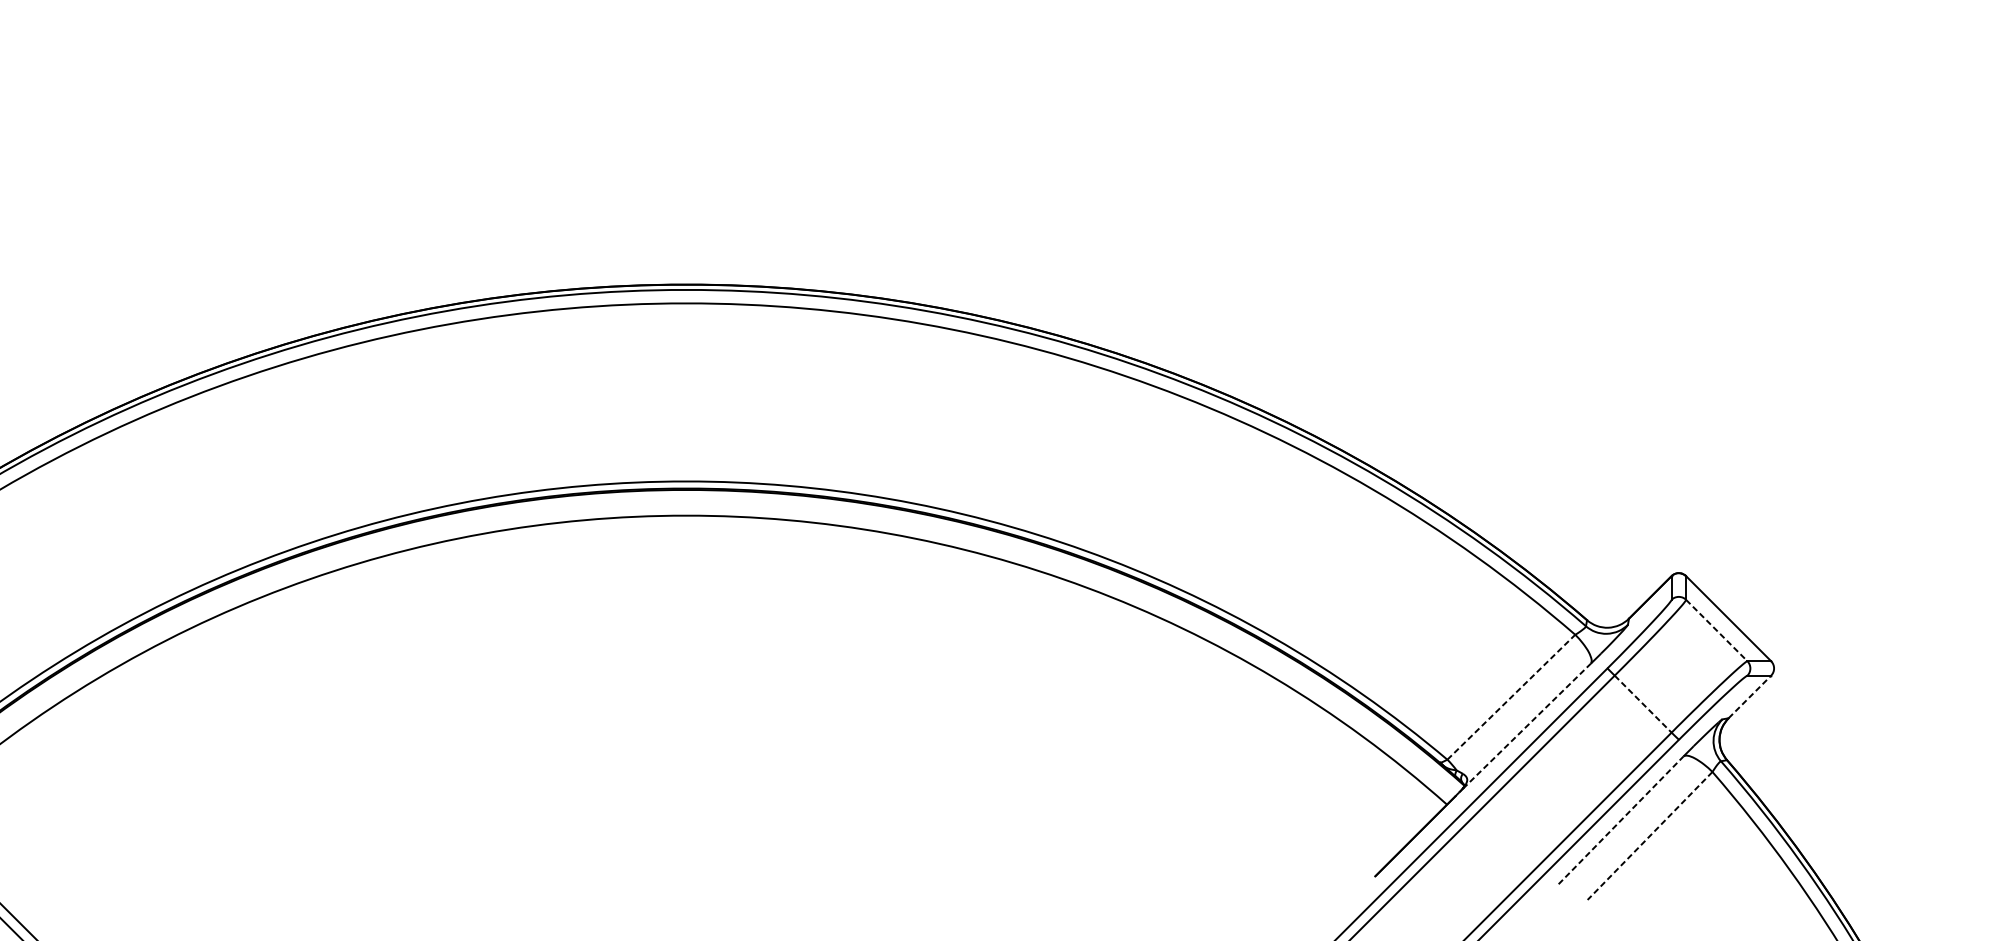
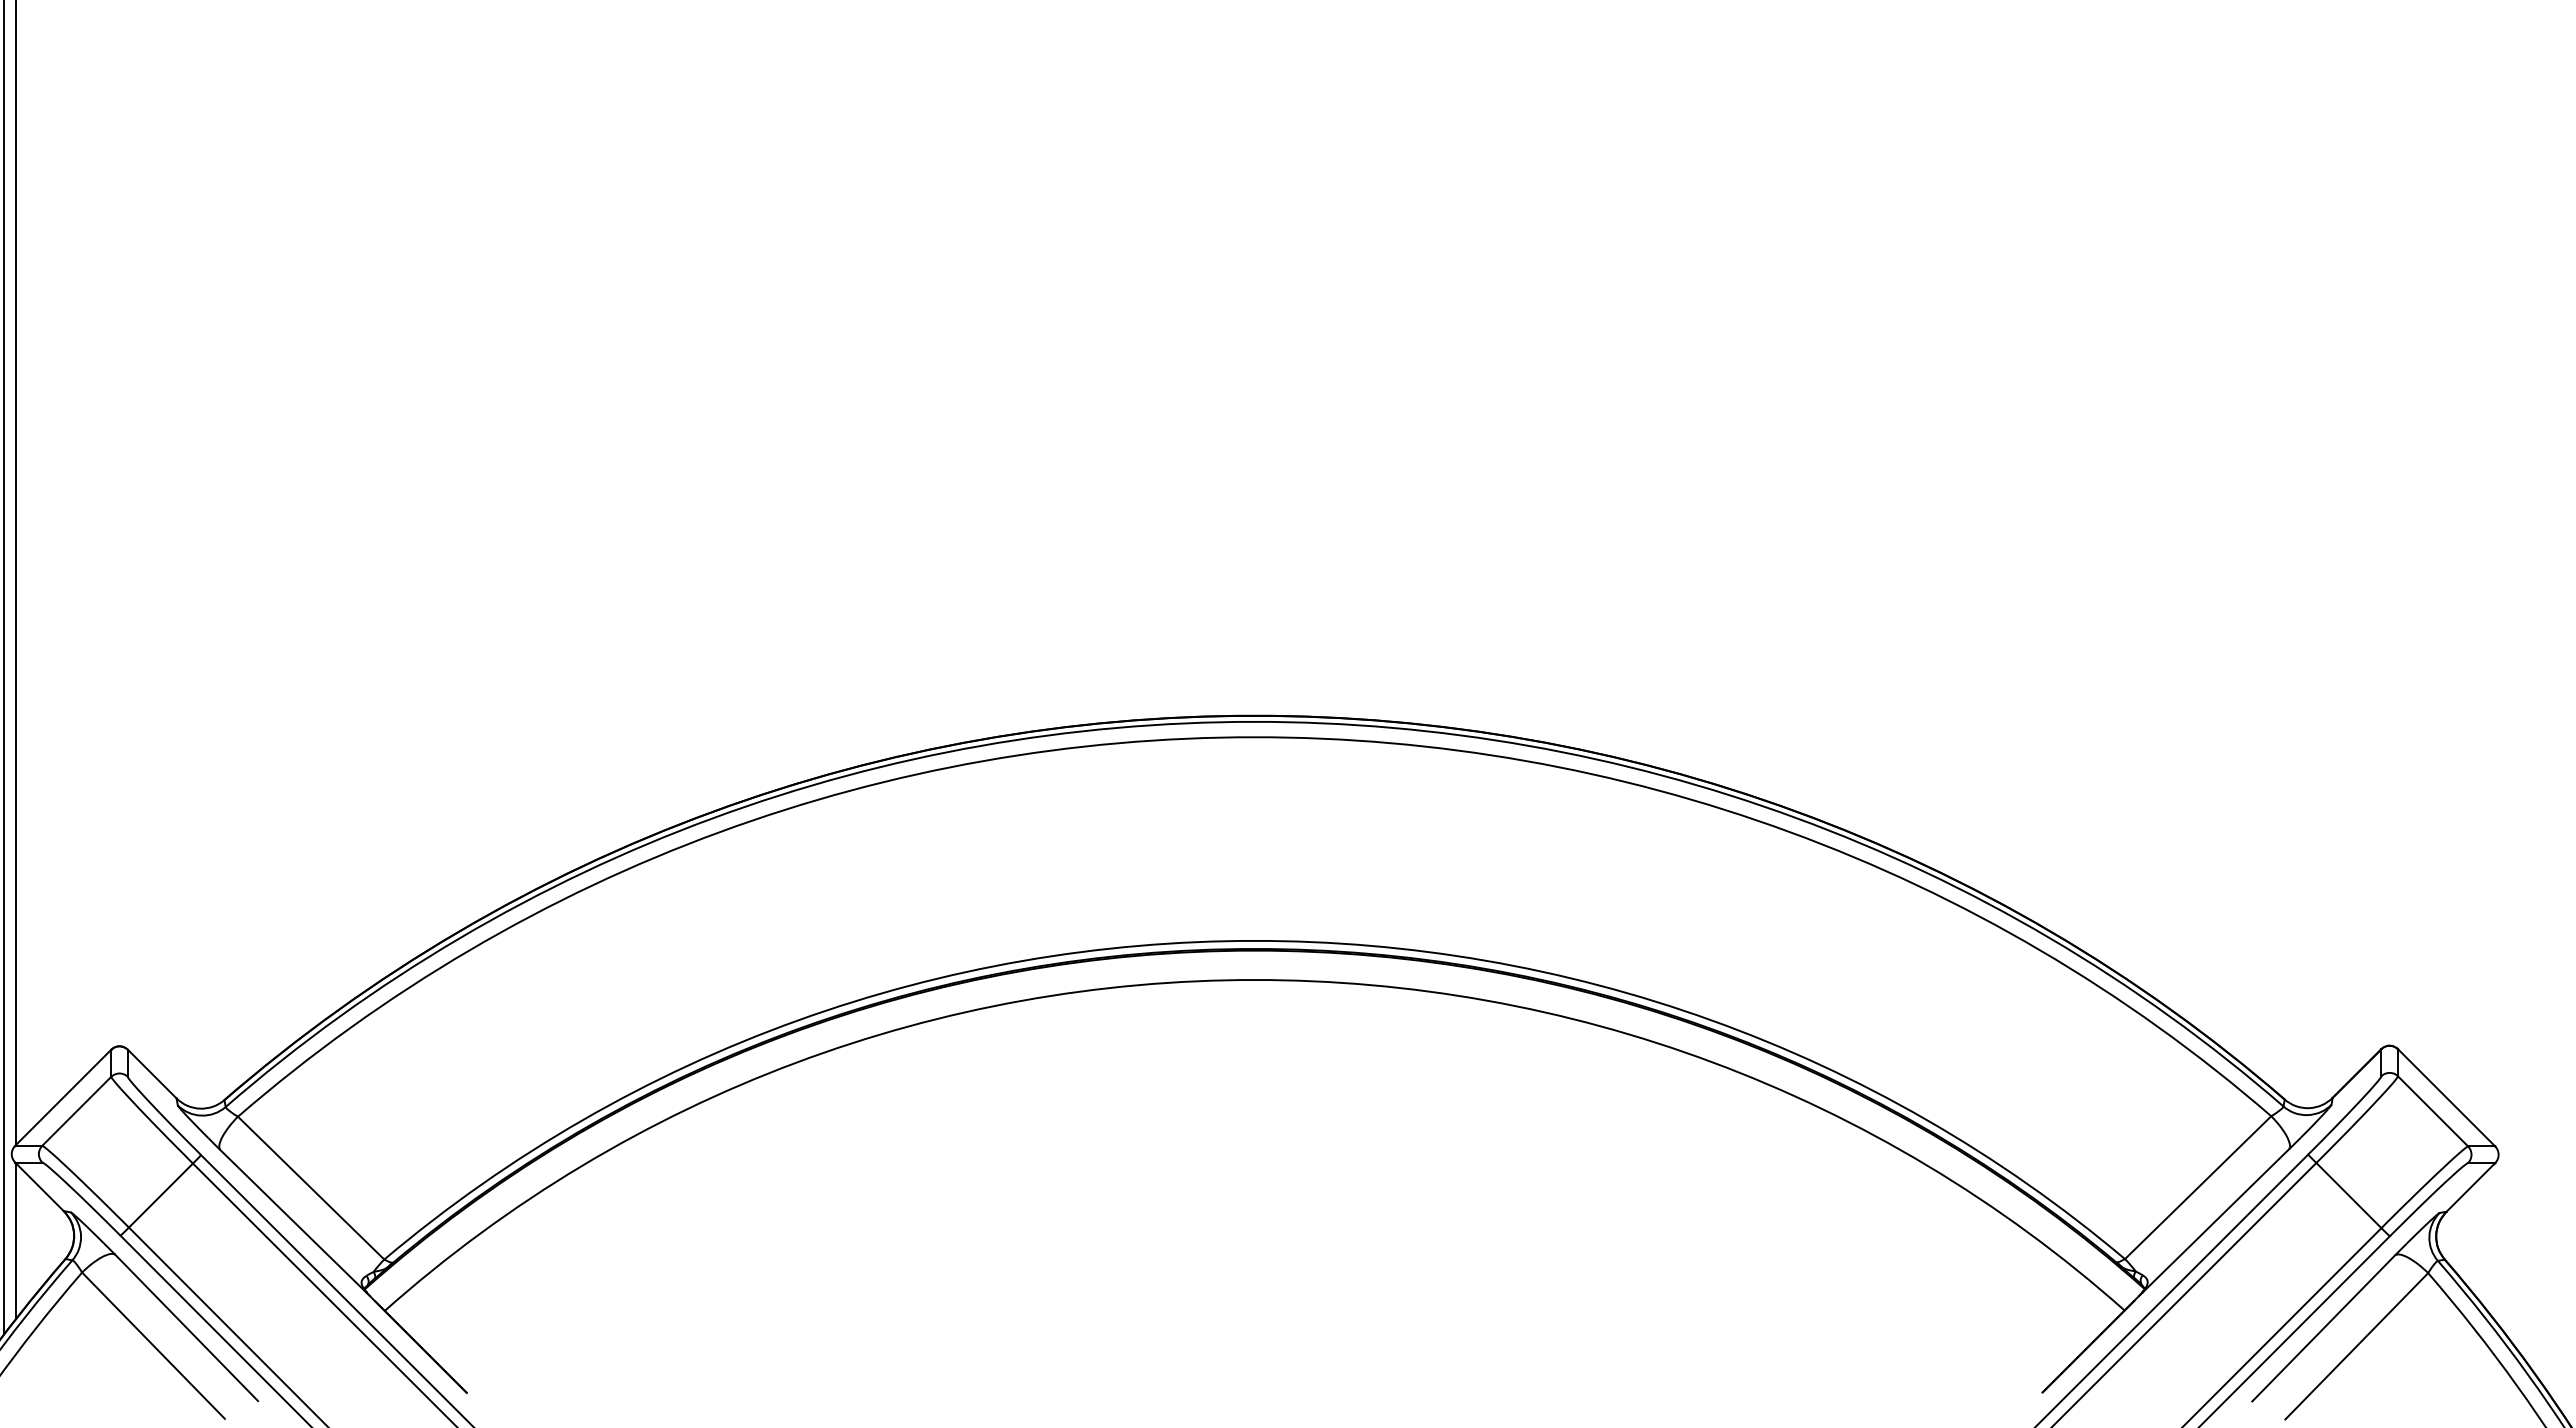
line: (1717, 630) -> (2433, 1111), dashed -> solid
line: (1511, 697) -> (2198, 1187), dashed -> solid
line: (1750, 697) -> (2471, 1187), dashed -> solid
line: (1643, 704) -> (2349, 1195), dashed -> solid
line: (1527, 725) -> (2216, 1220), dashed -> solid
line: (1621, 820) -> (2324, 1328), dashed -> solid
line: (1649, 836) -> (2356, 1346), dashed -> solid

